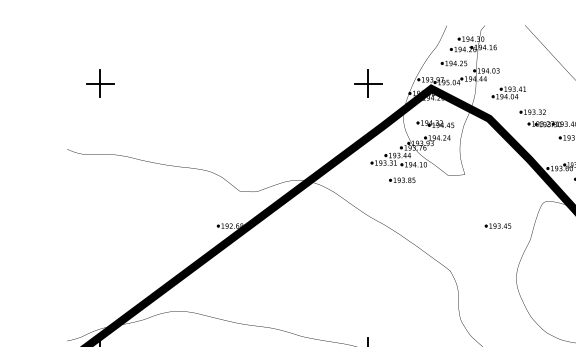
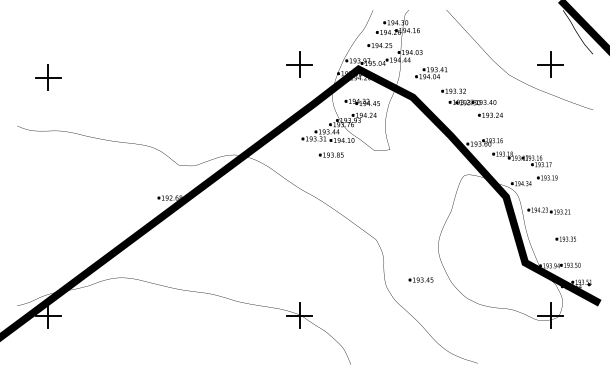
part: (100, 83) -> (48, 77), moved
part: (497, 225) -> (420, 279), moved

